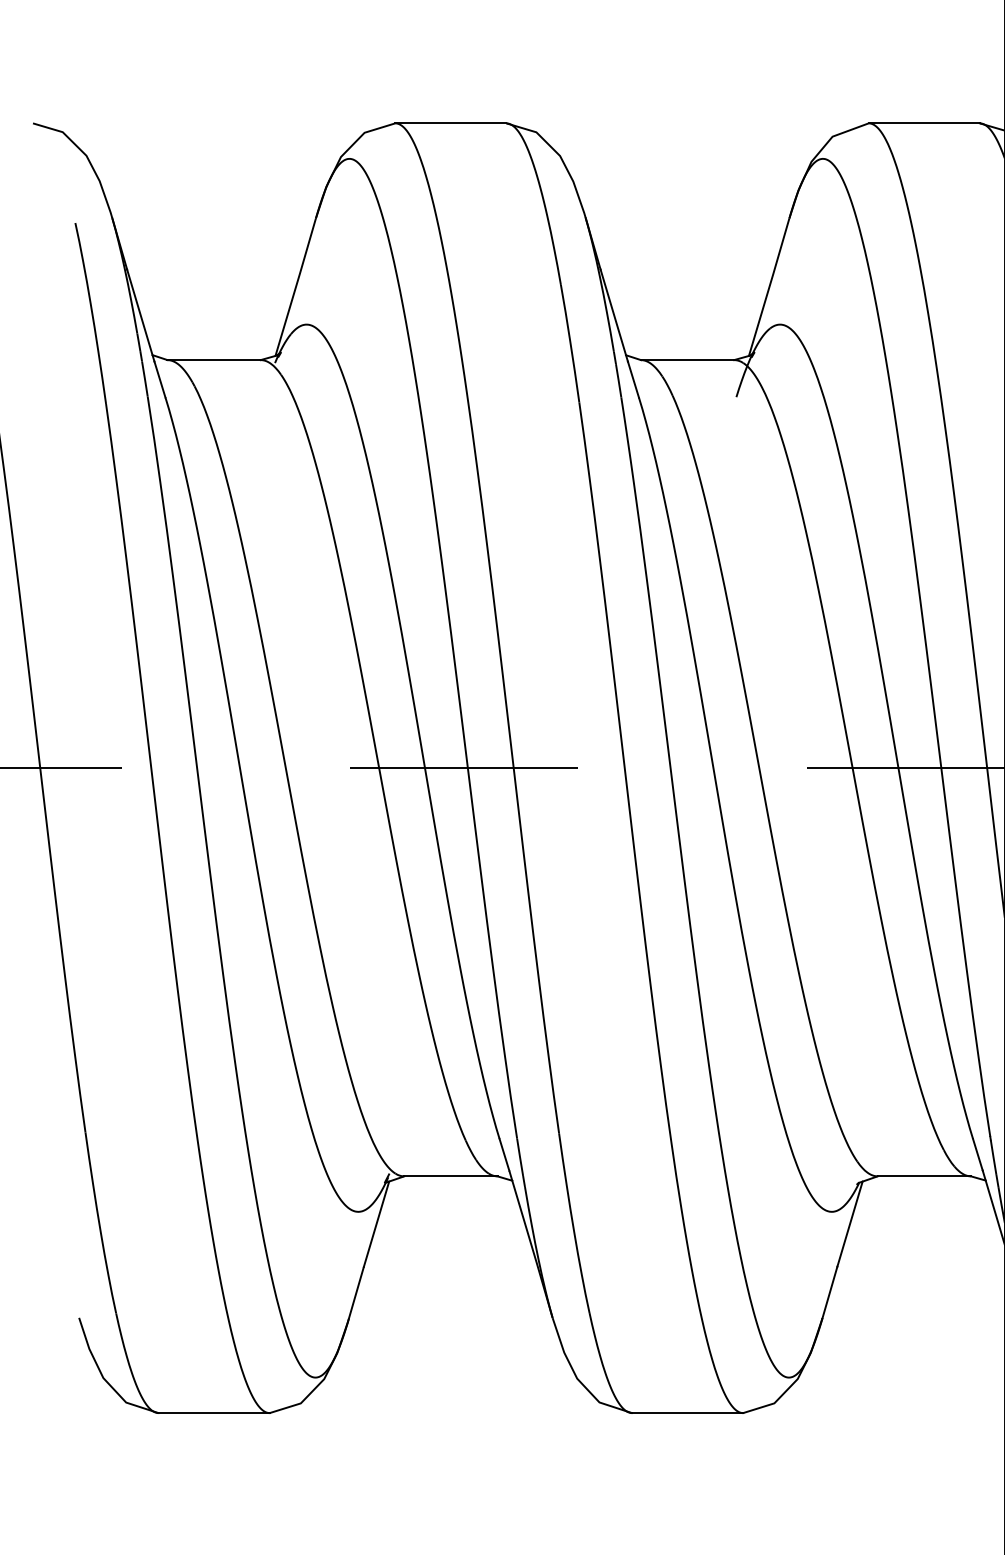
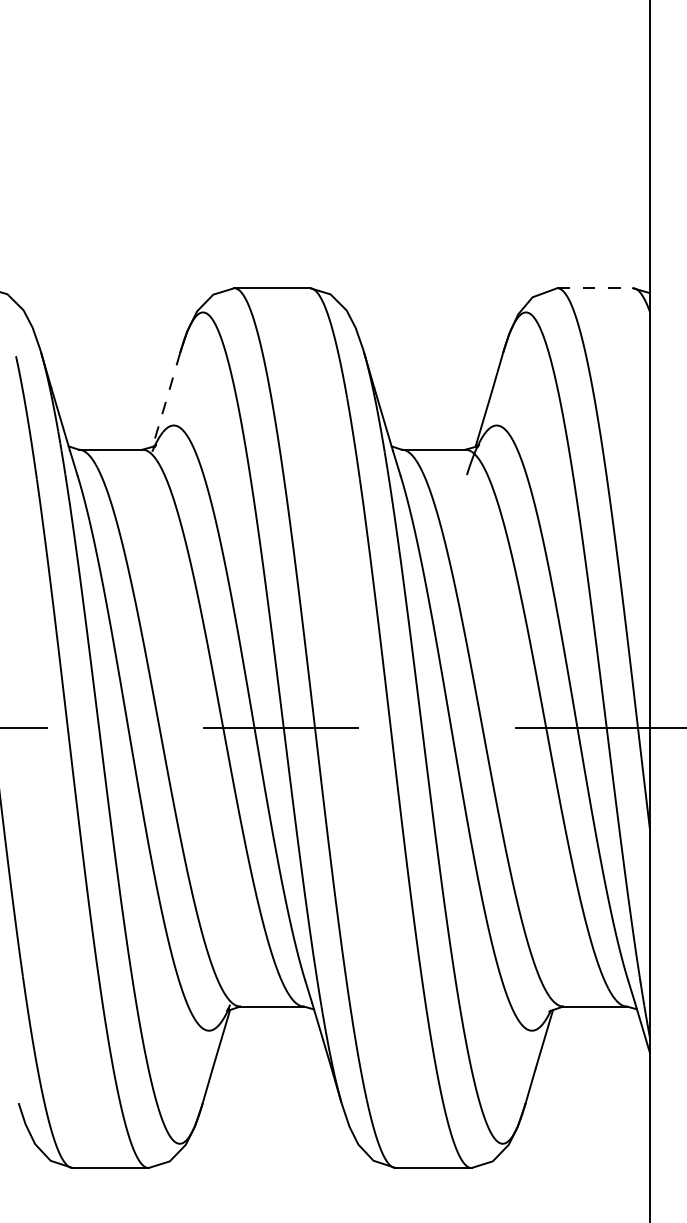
line: (924, 123) -> (595, 288), solid -> dashed
line: (295, 286) -> (166, 399), solid -> dashed

